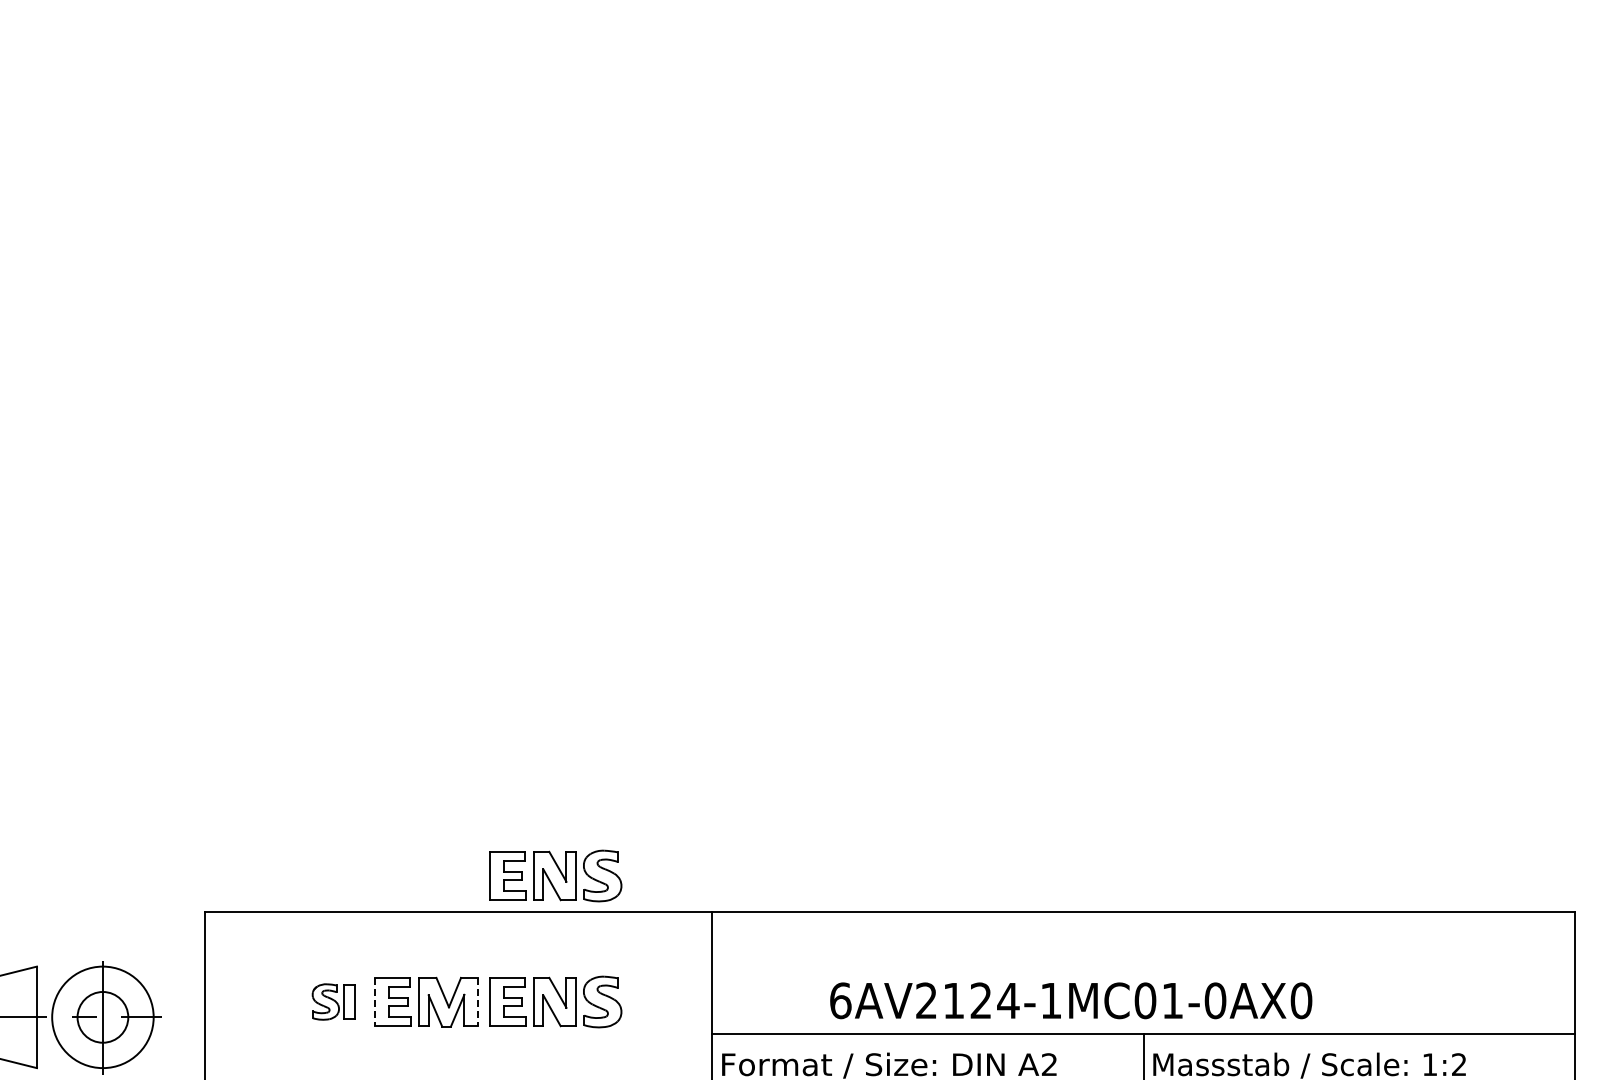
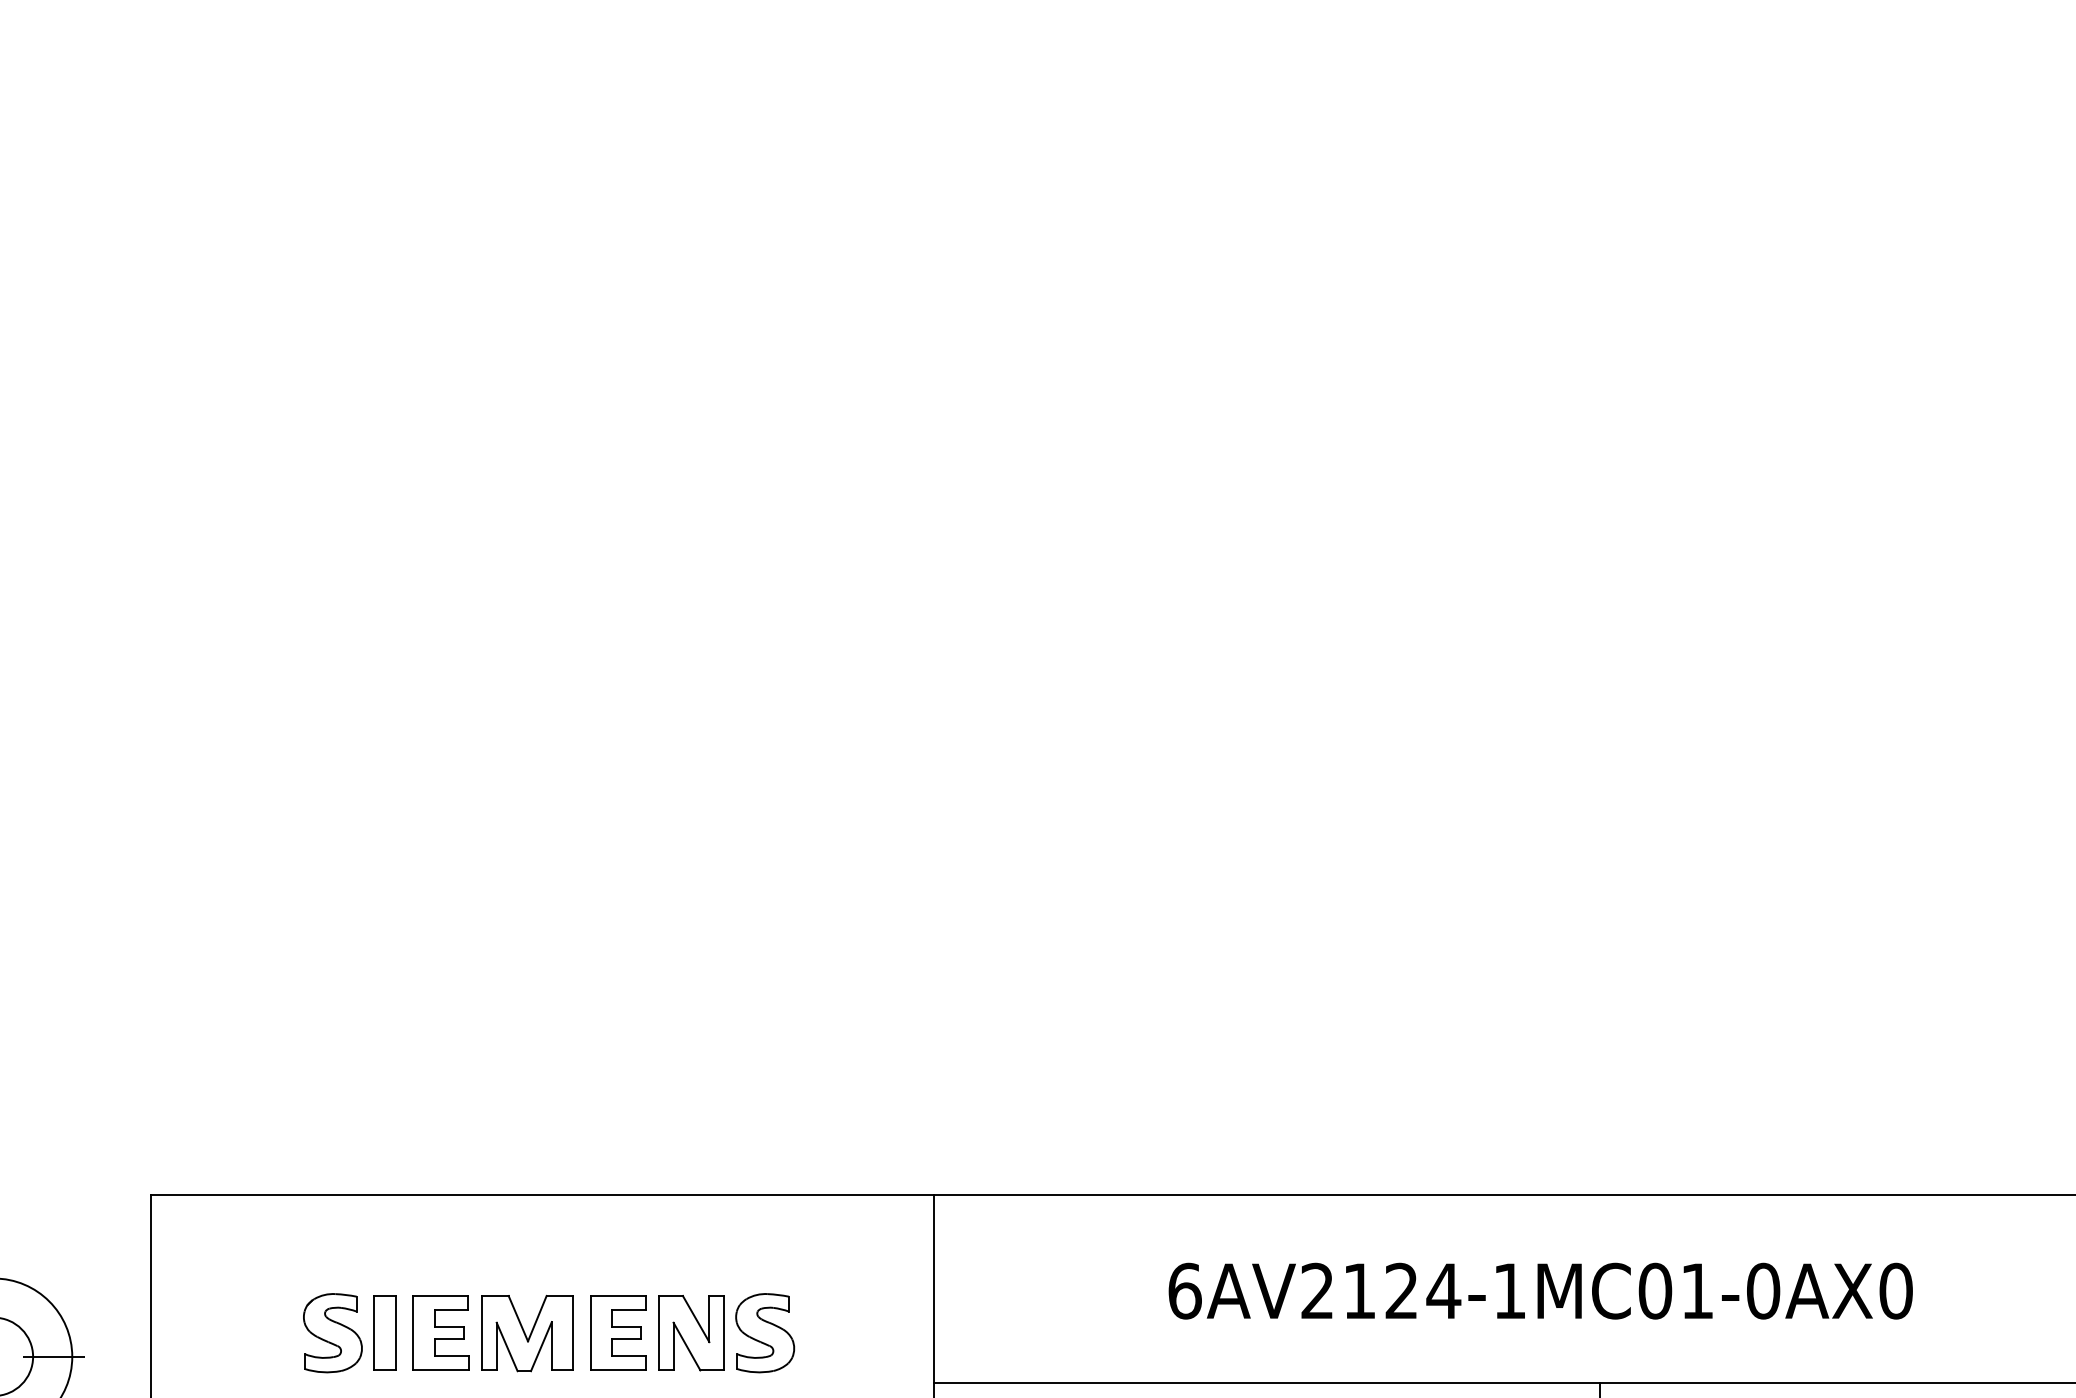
part: (555, 875) -> (692, 1137), removed
text: (1071, 1000) -> (1541, 1290), moved
part: (333, 1001) -> (349, 1332), size x1.43
line: (374, 1002) -> (413, 1333), dashed -> solid
line: (478, 1002) -> (573, 1333), dashed -> solid

